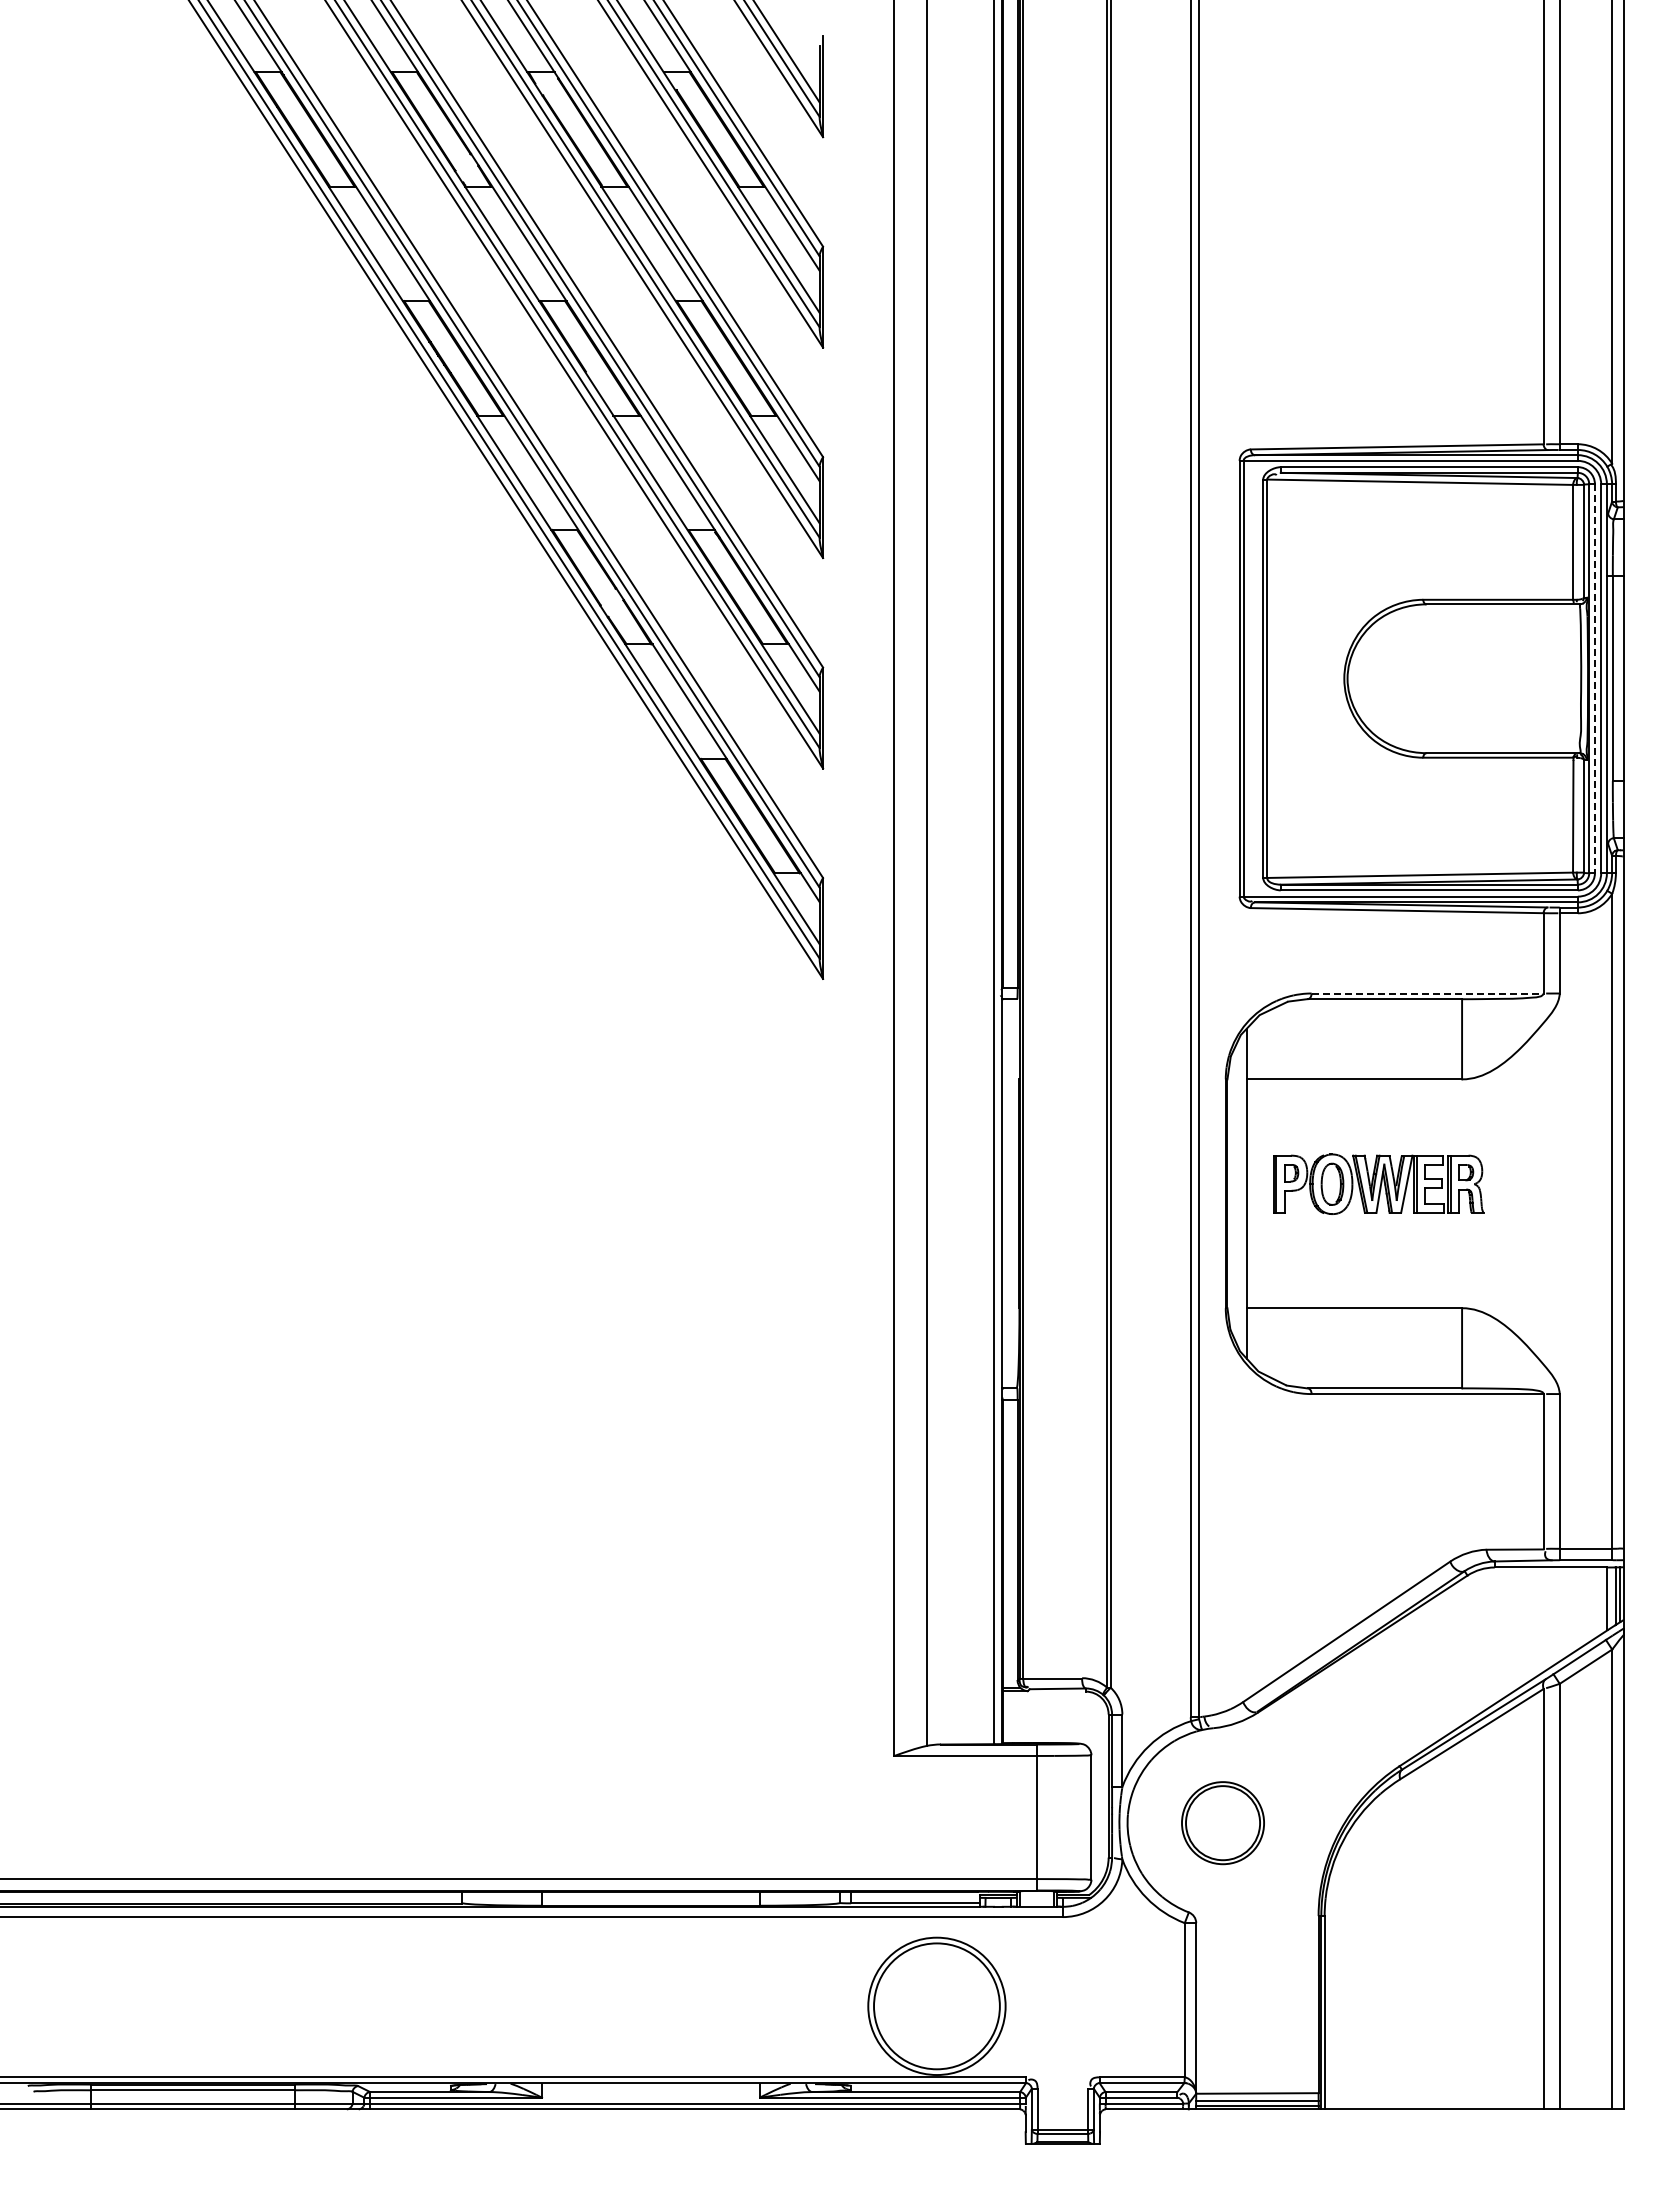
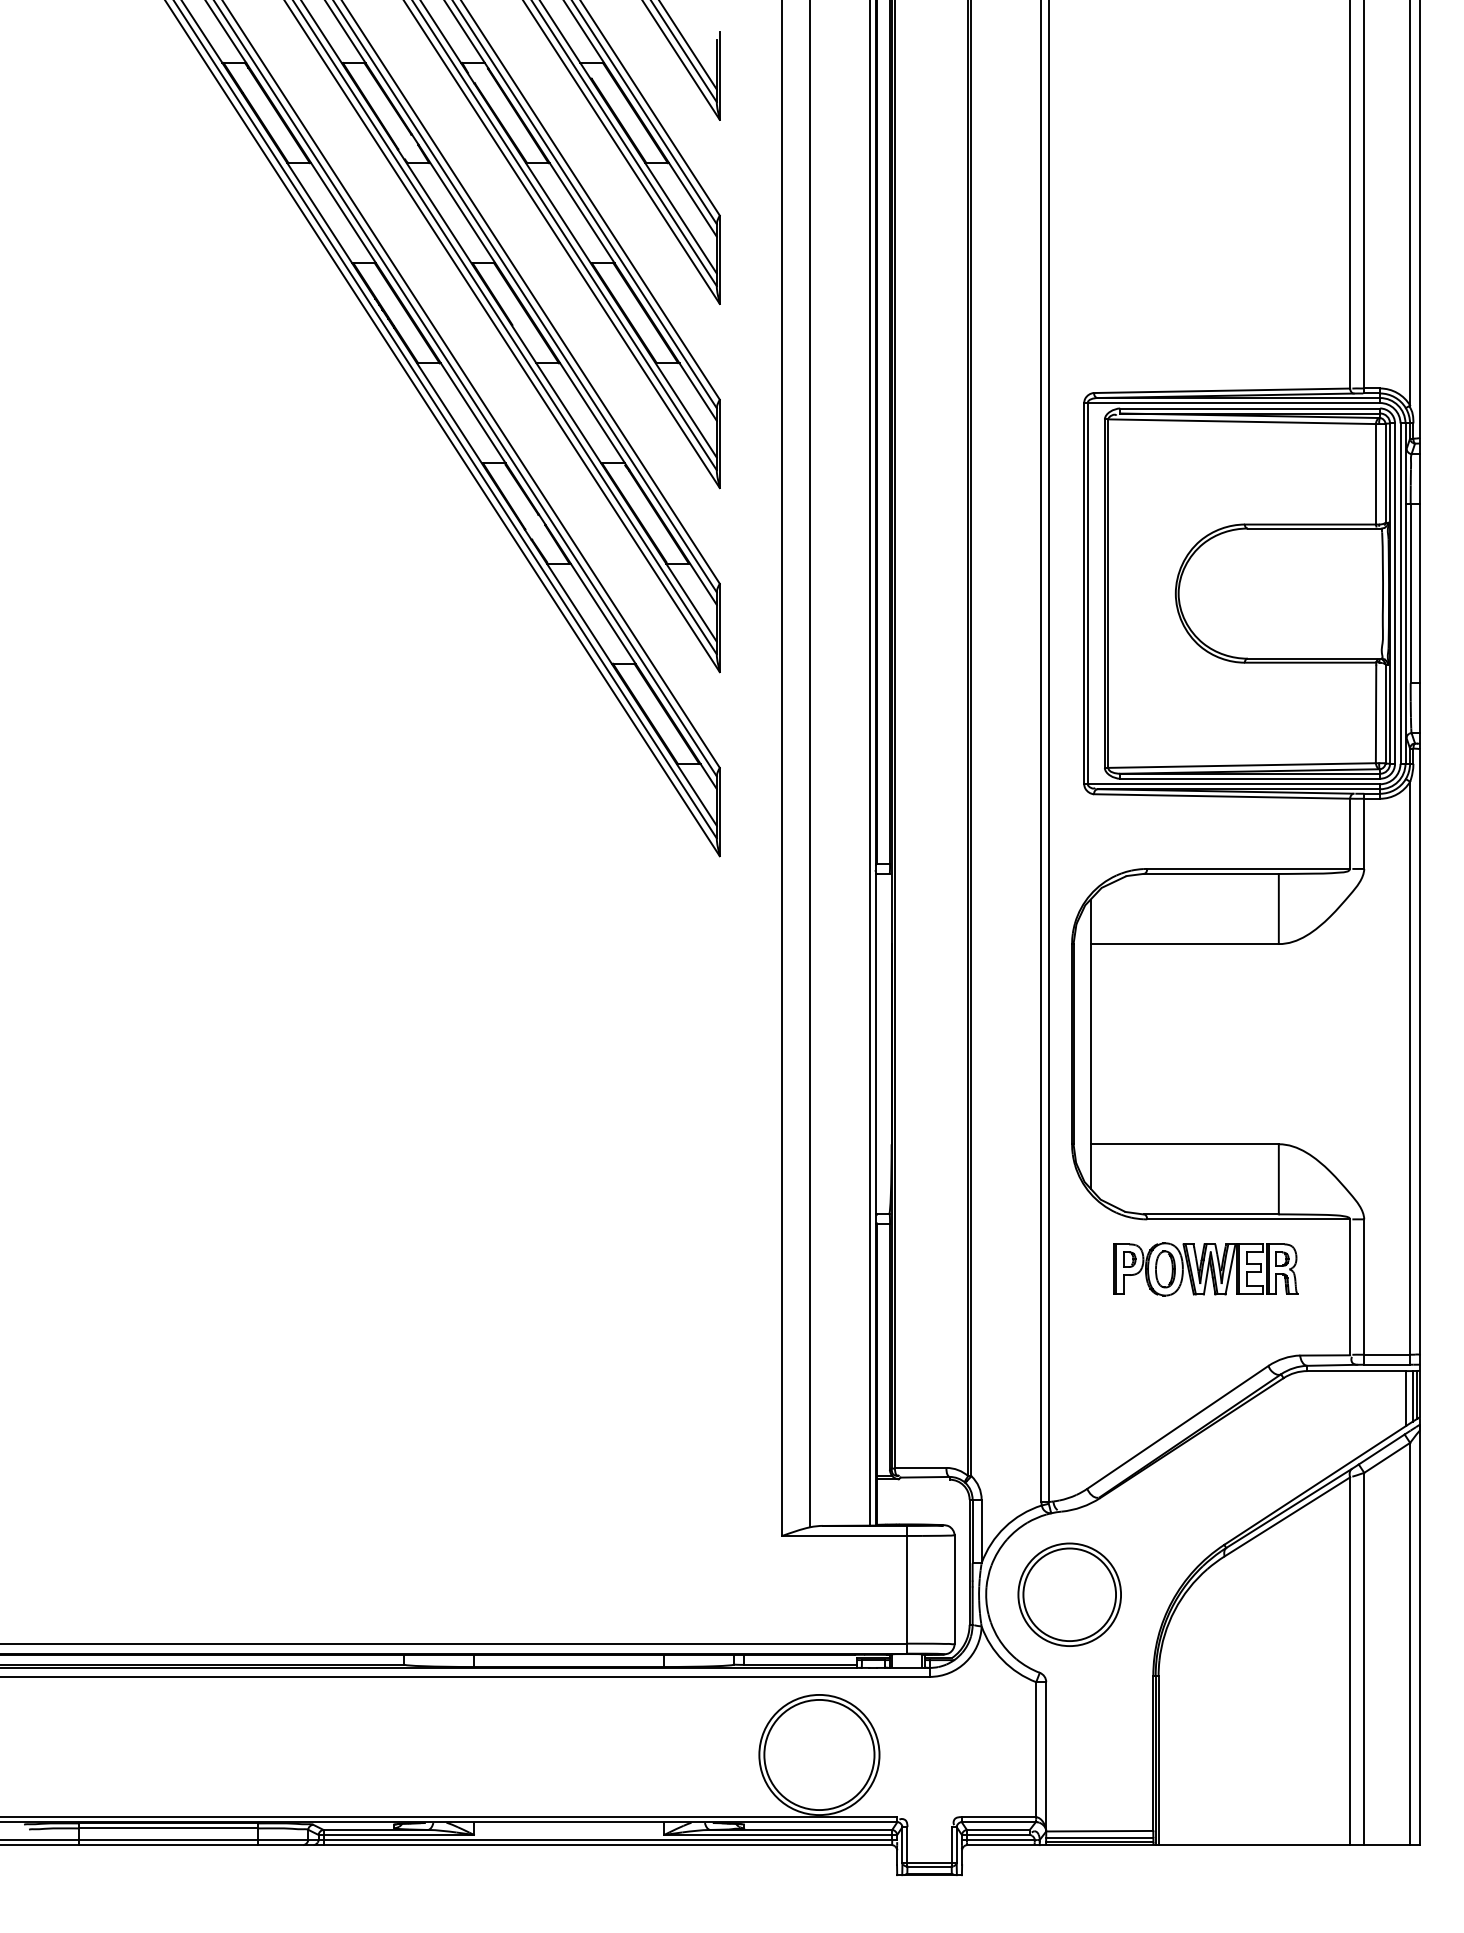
line: (1594, 678) -> (1394, 593), dashed -> solid
line: (1427, 993) -> (1248, 868), dashed -> solid
part: (1378, 1183) -> (1205, 1268), moved
part: (1222, 1822) -> (1069, 1594), size x1.43

